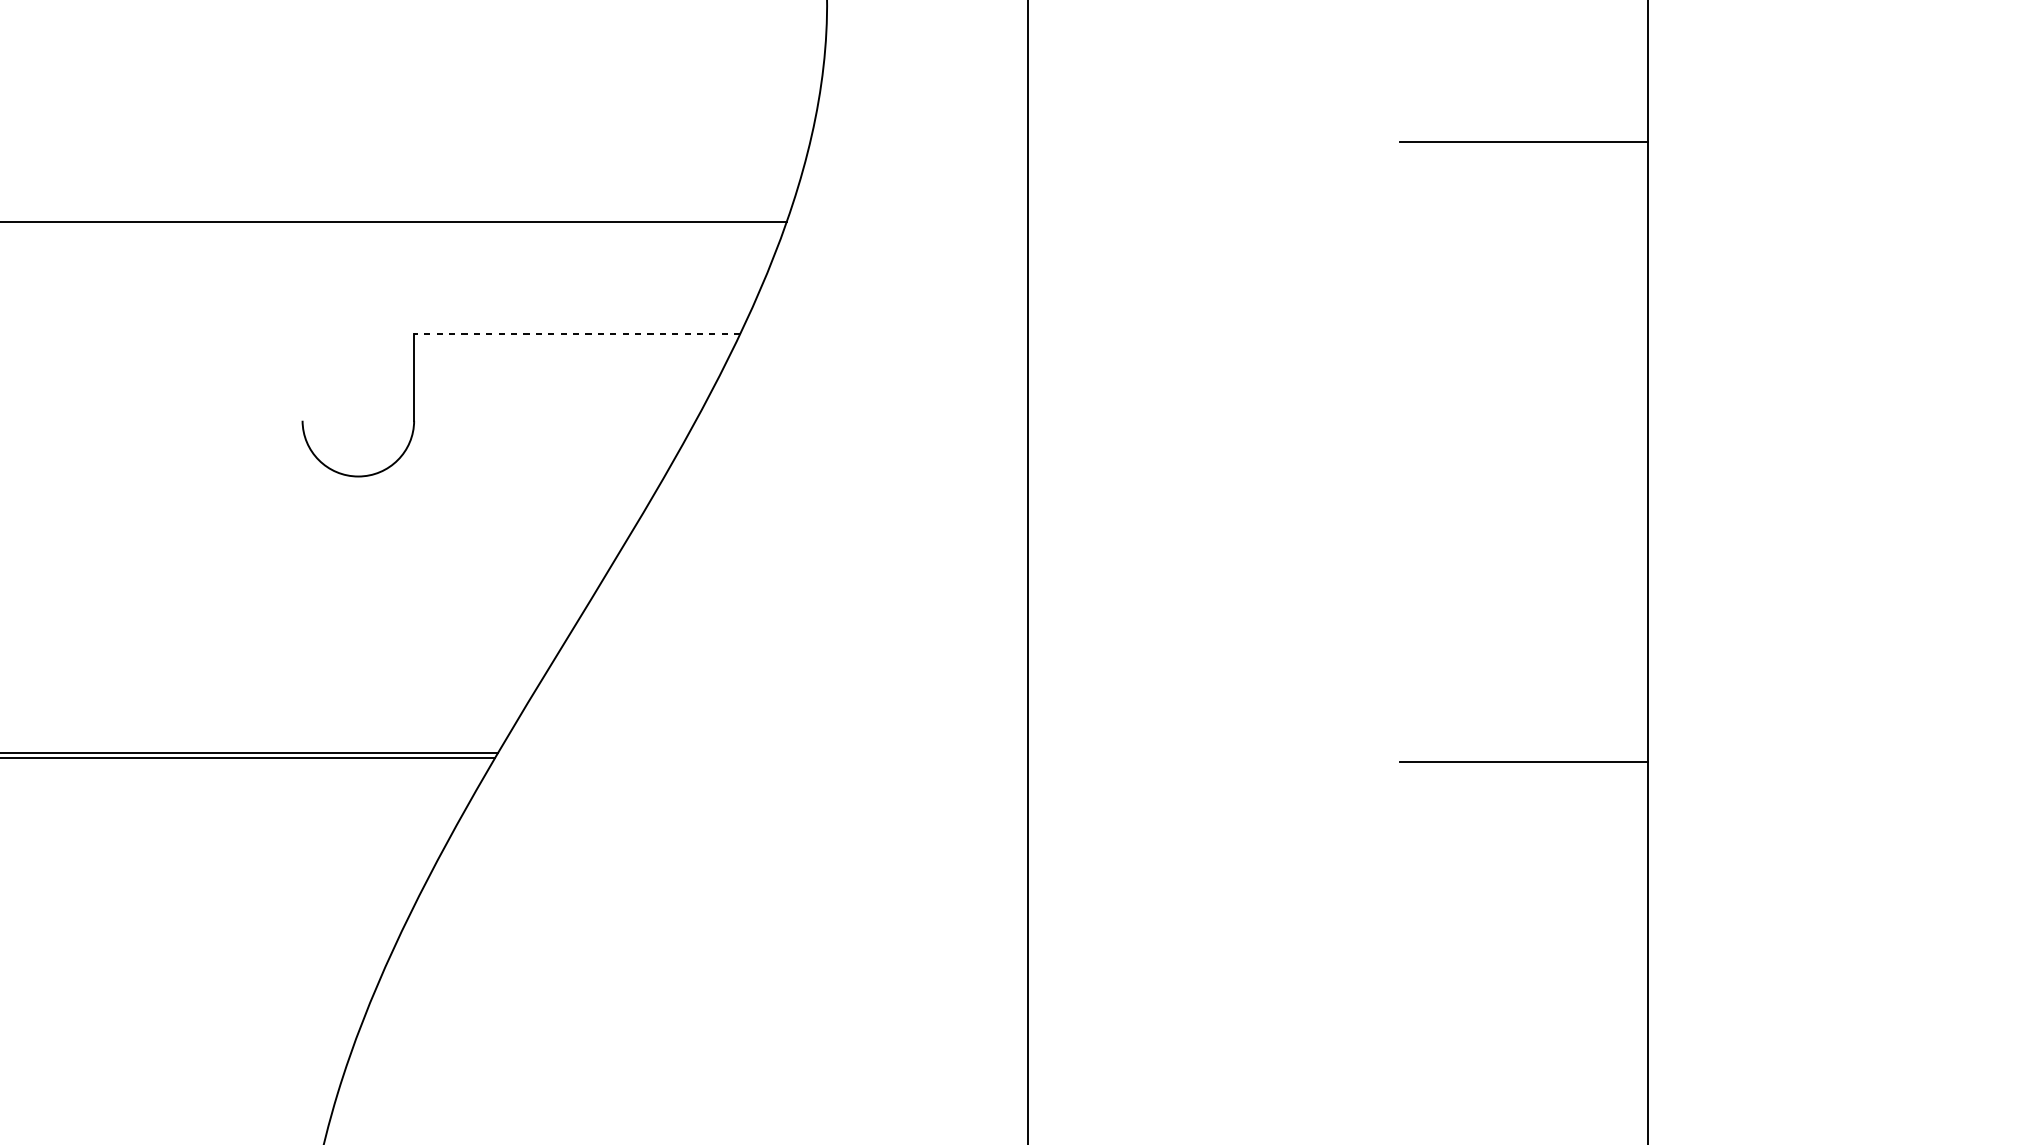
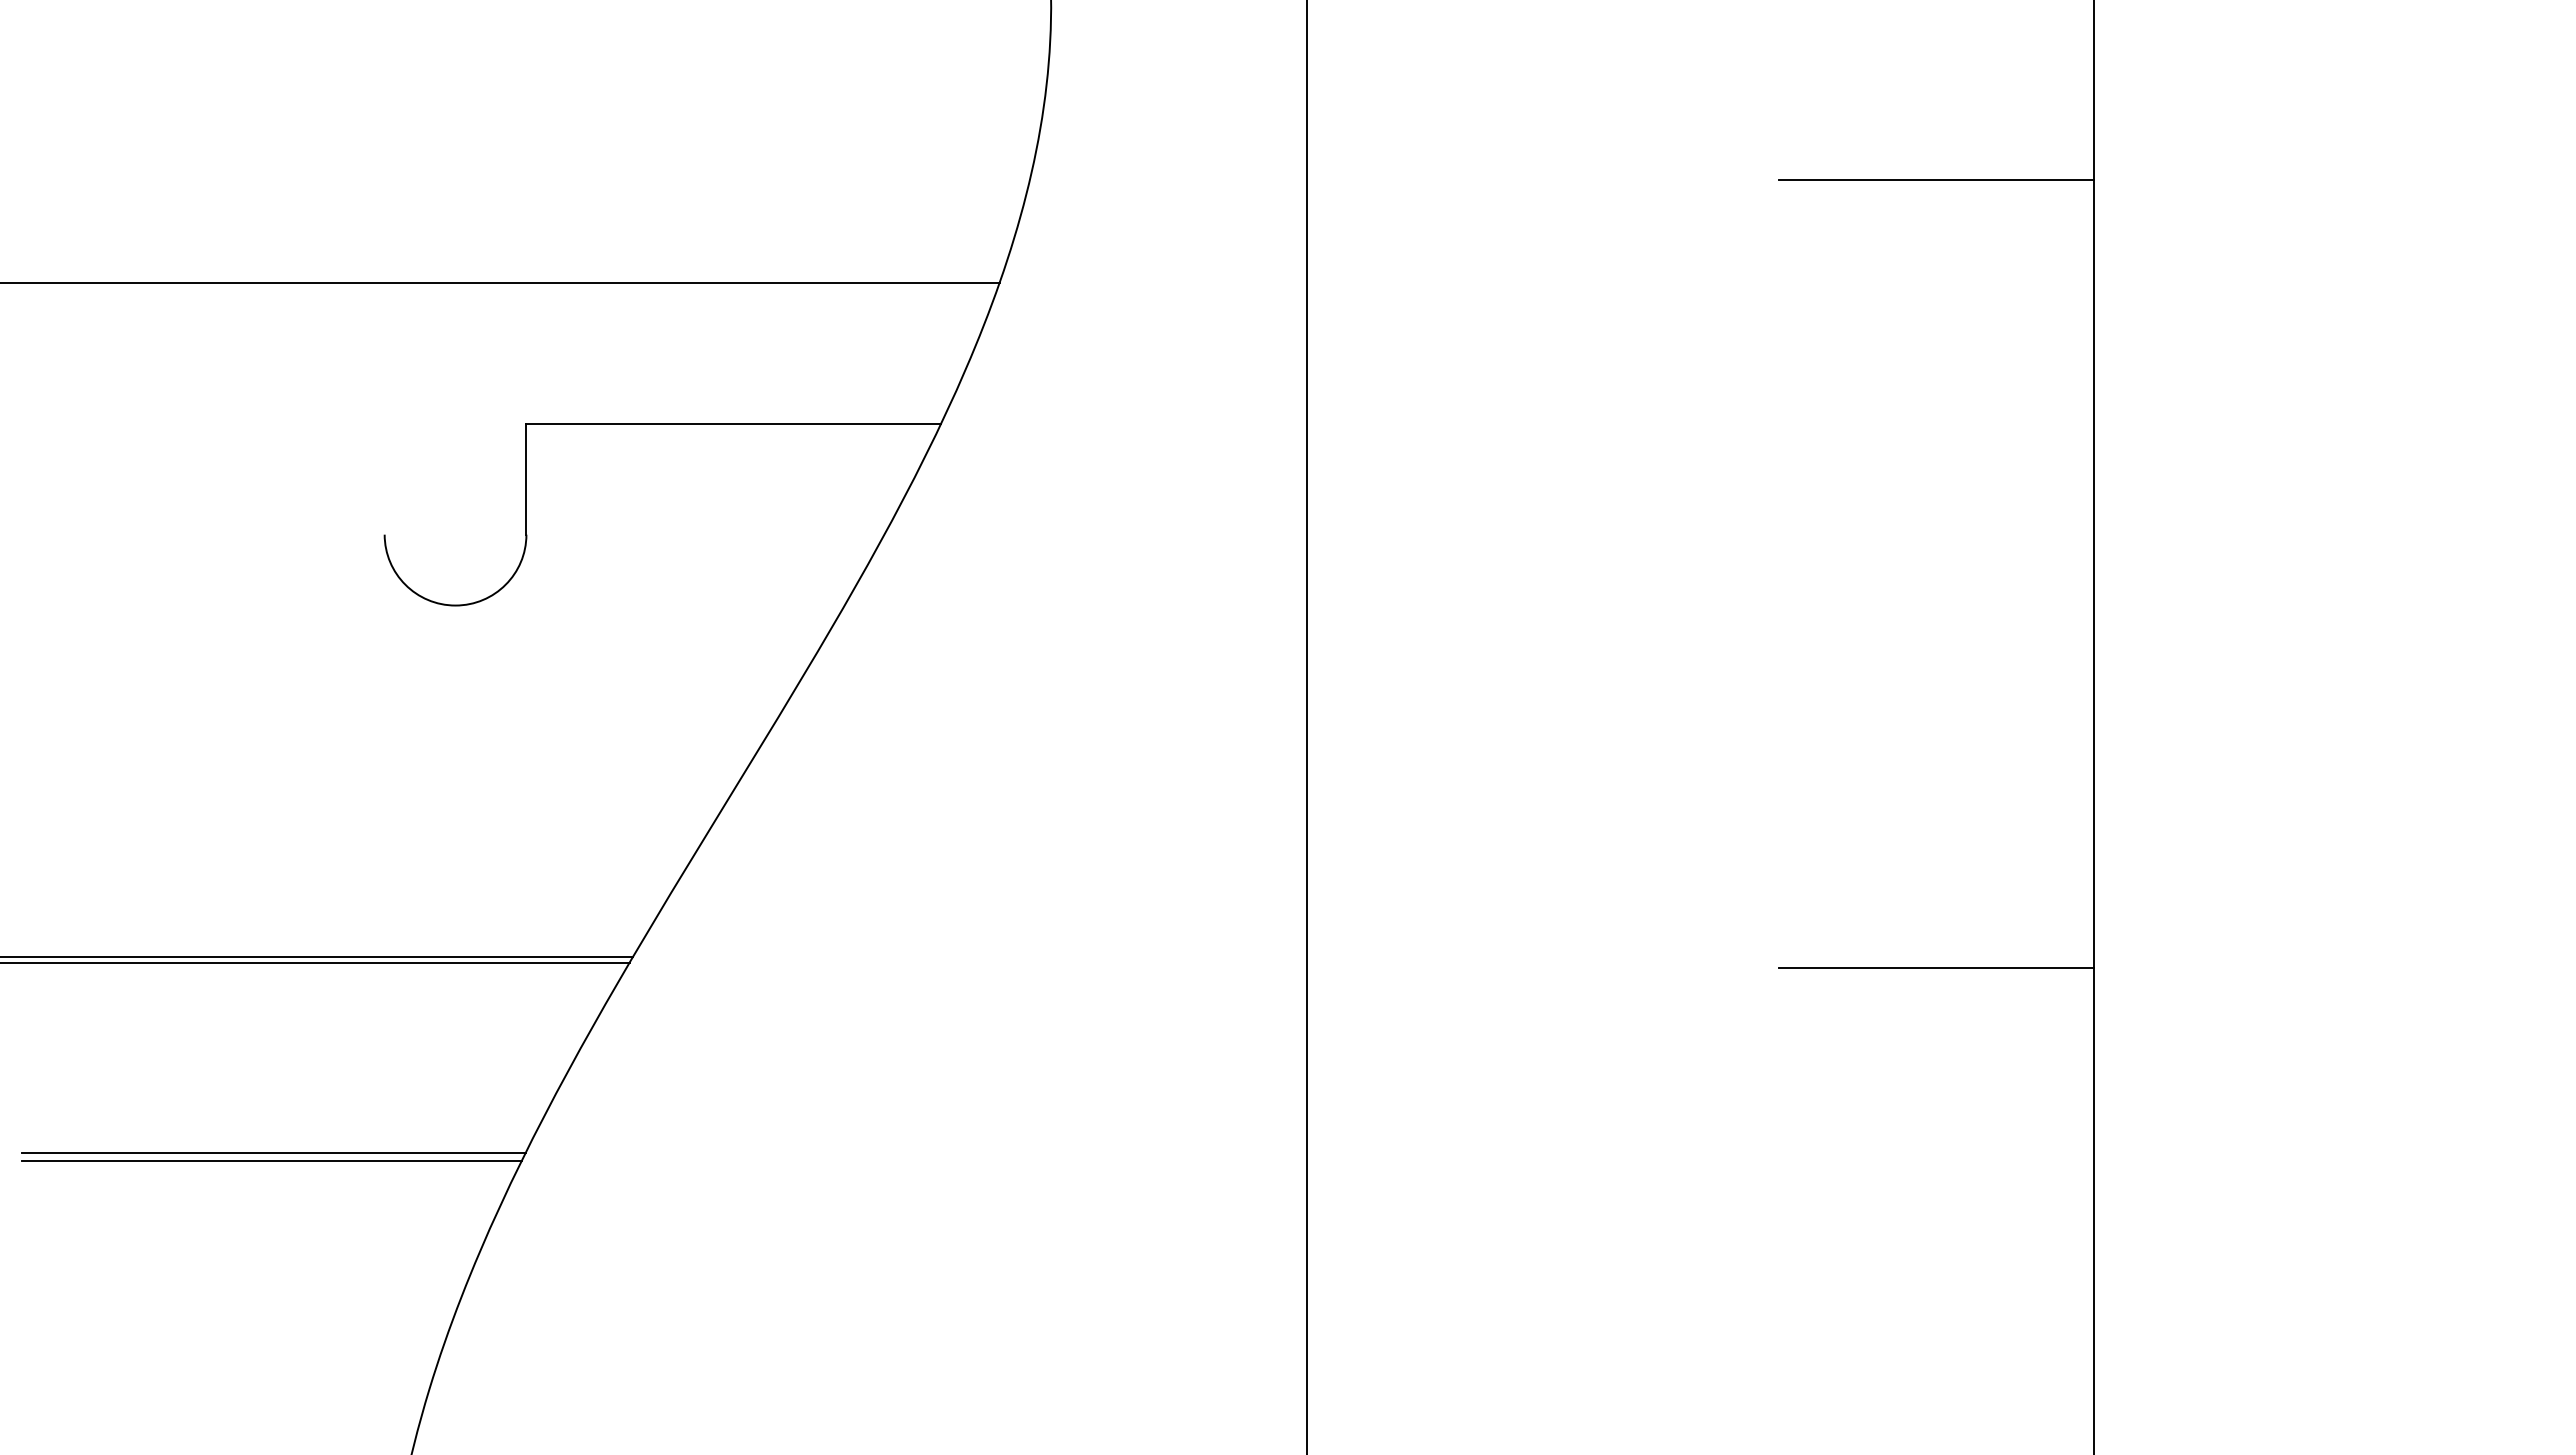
line: (577, 334) -> (733, 424), dashed -> solid
line: (215, 906) -> (273, 1152), added
line: (213, 913) -> (271, 1160), added

